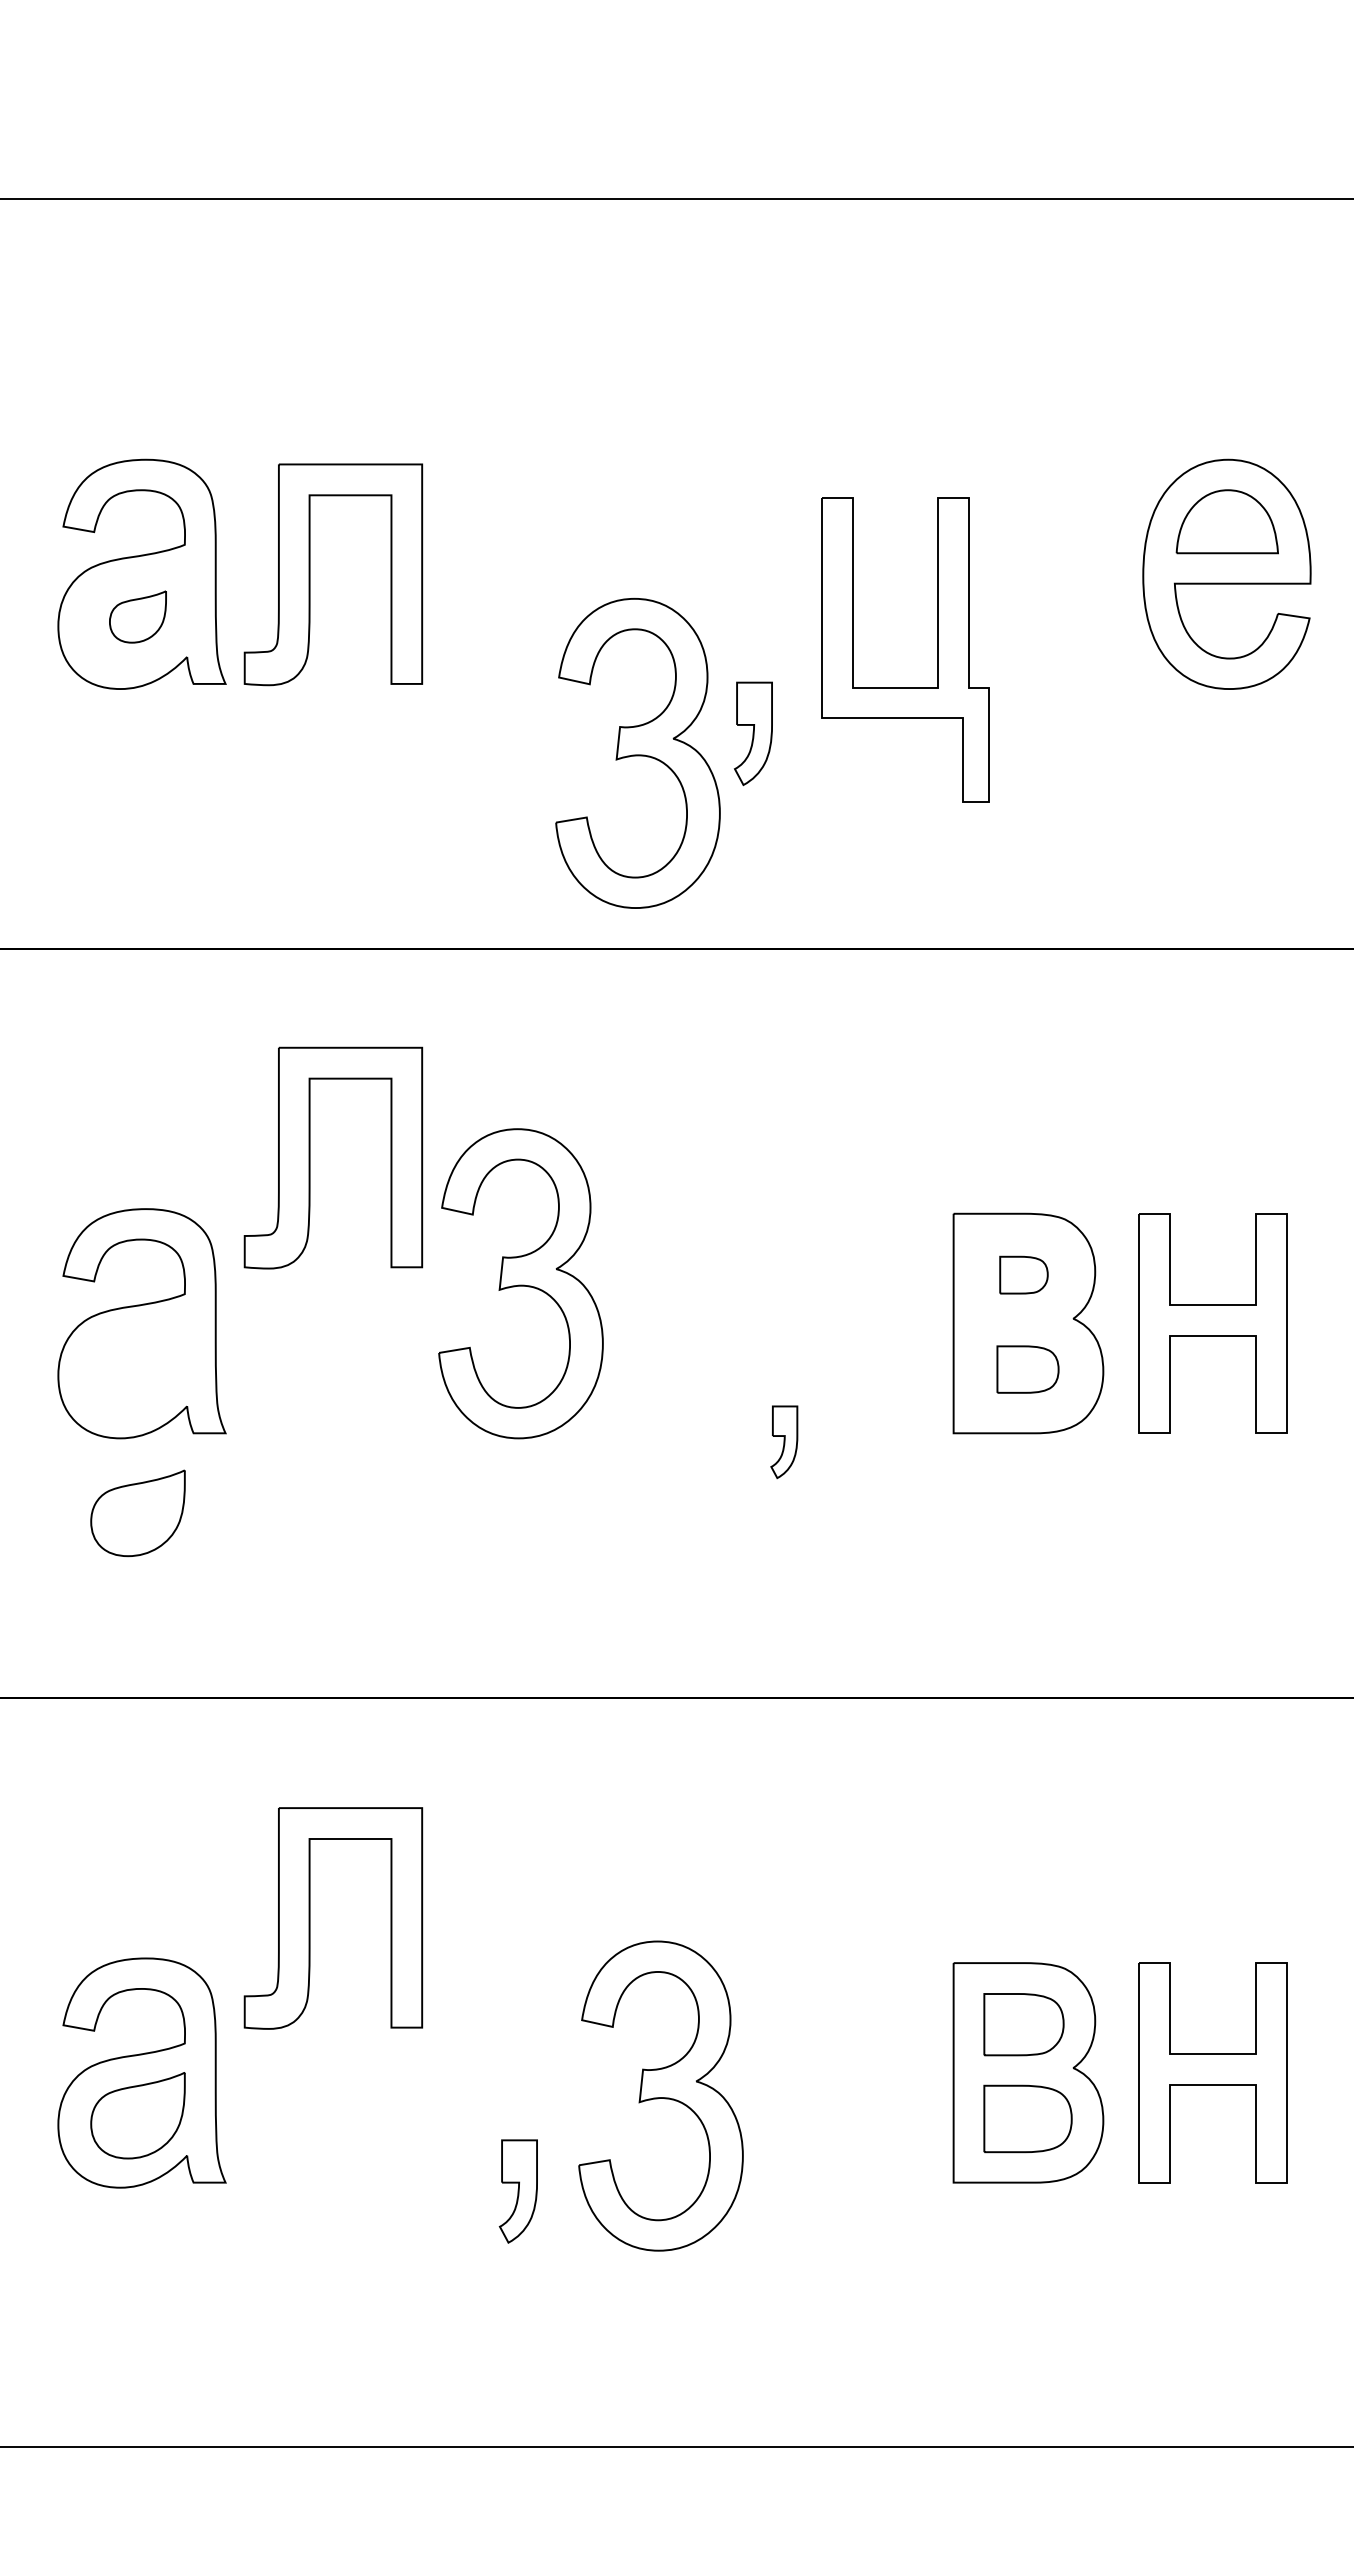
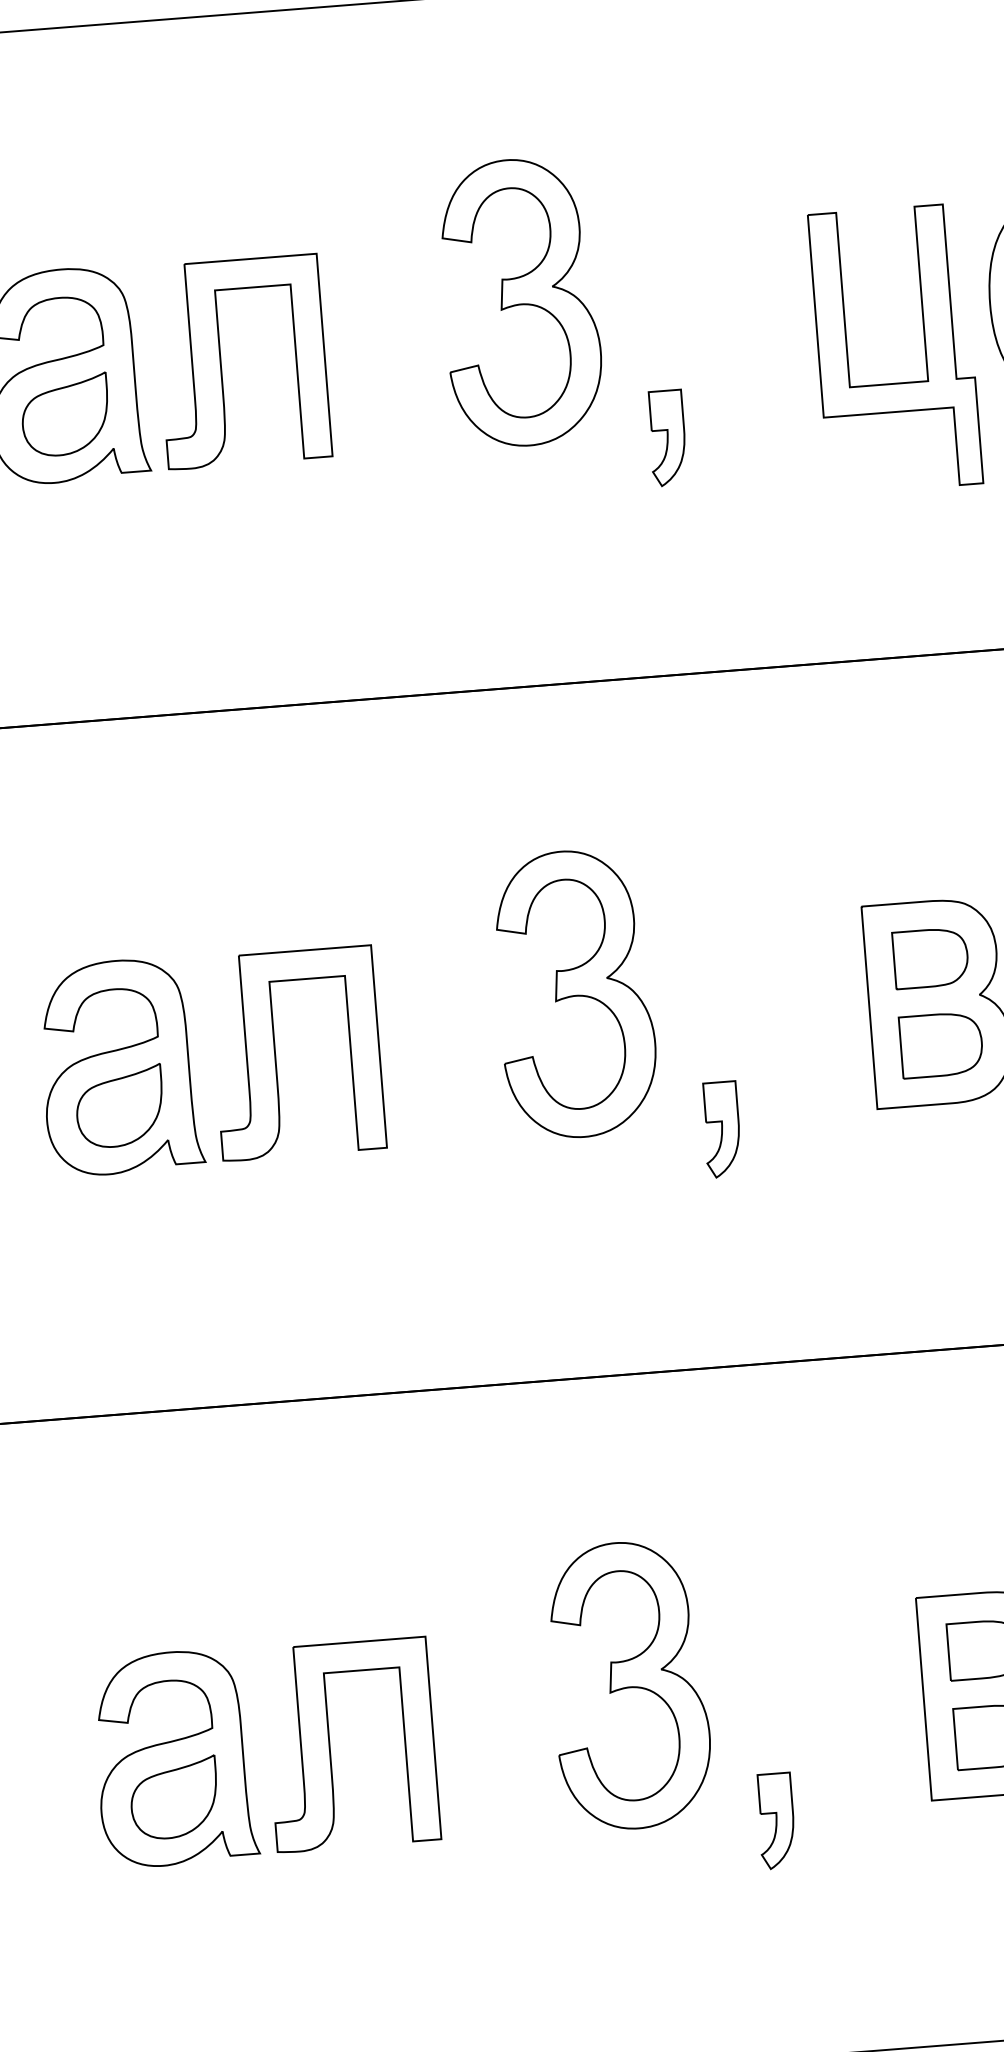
part: (137, 616) -> (65, 414), size x1.67
part: (937, 649) -> (924, 346), moved
part: (753, 733) -> (667, 437), moved
part: (637, 753) -> (520, 302), moved
part: (310, 1157) -> (275, 1054), moved
part: (1023, 1274) -> (930, 957), size x1.67
part: (520, 1283) -> (574, 993), moved
part: (1027, 1369) -> (940, 1044), size x1.43
part: (783, 1442) -> (721, 1130), size x1.43
part: (137, 1513) -> (119, 1106), moved
part: (310, 1918) -> (330, 1746), moved
part: (660, 2095) -> (629, 1685), moved
part: (517, 2191) -> (775, 1821), moved

